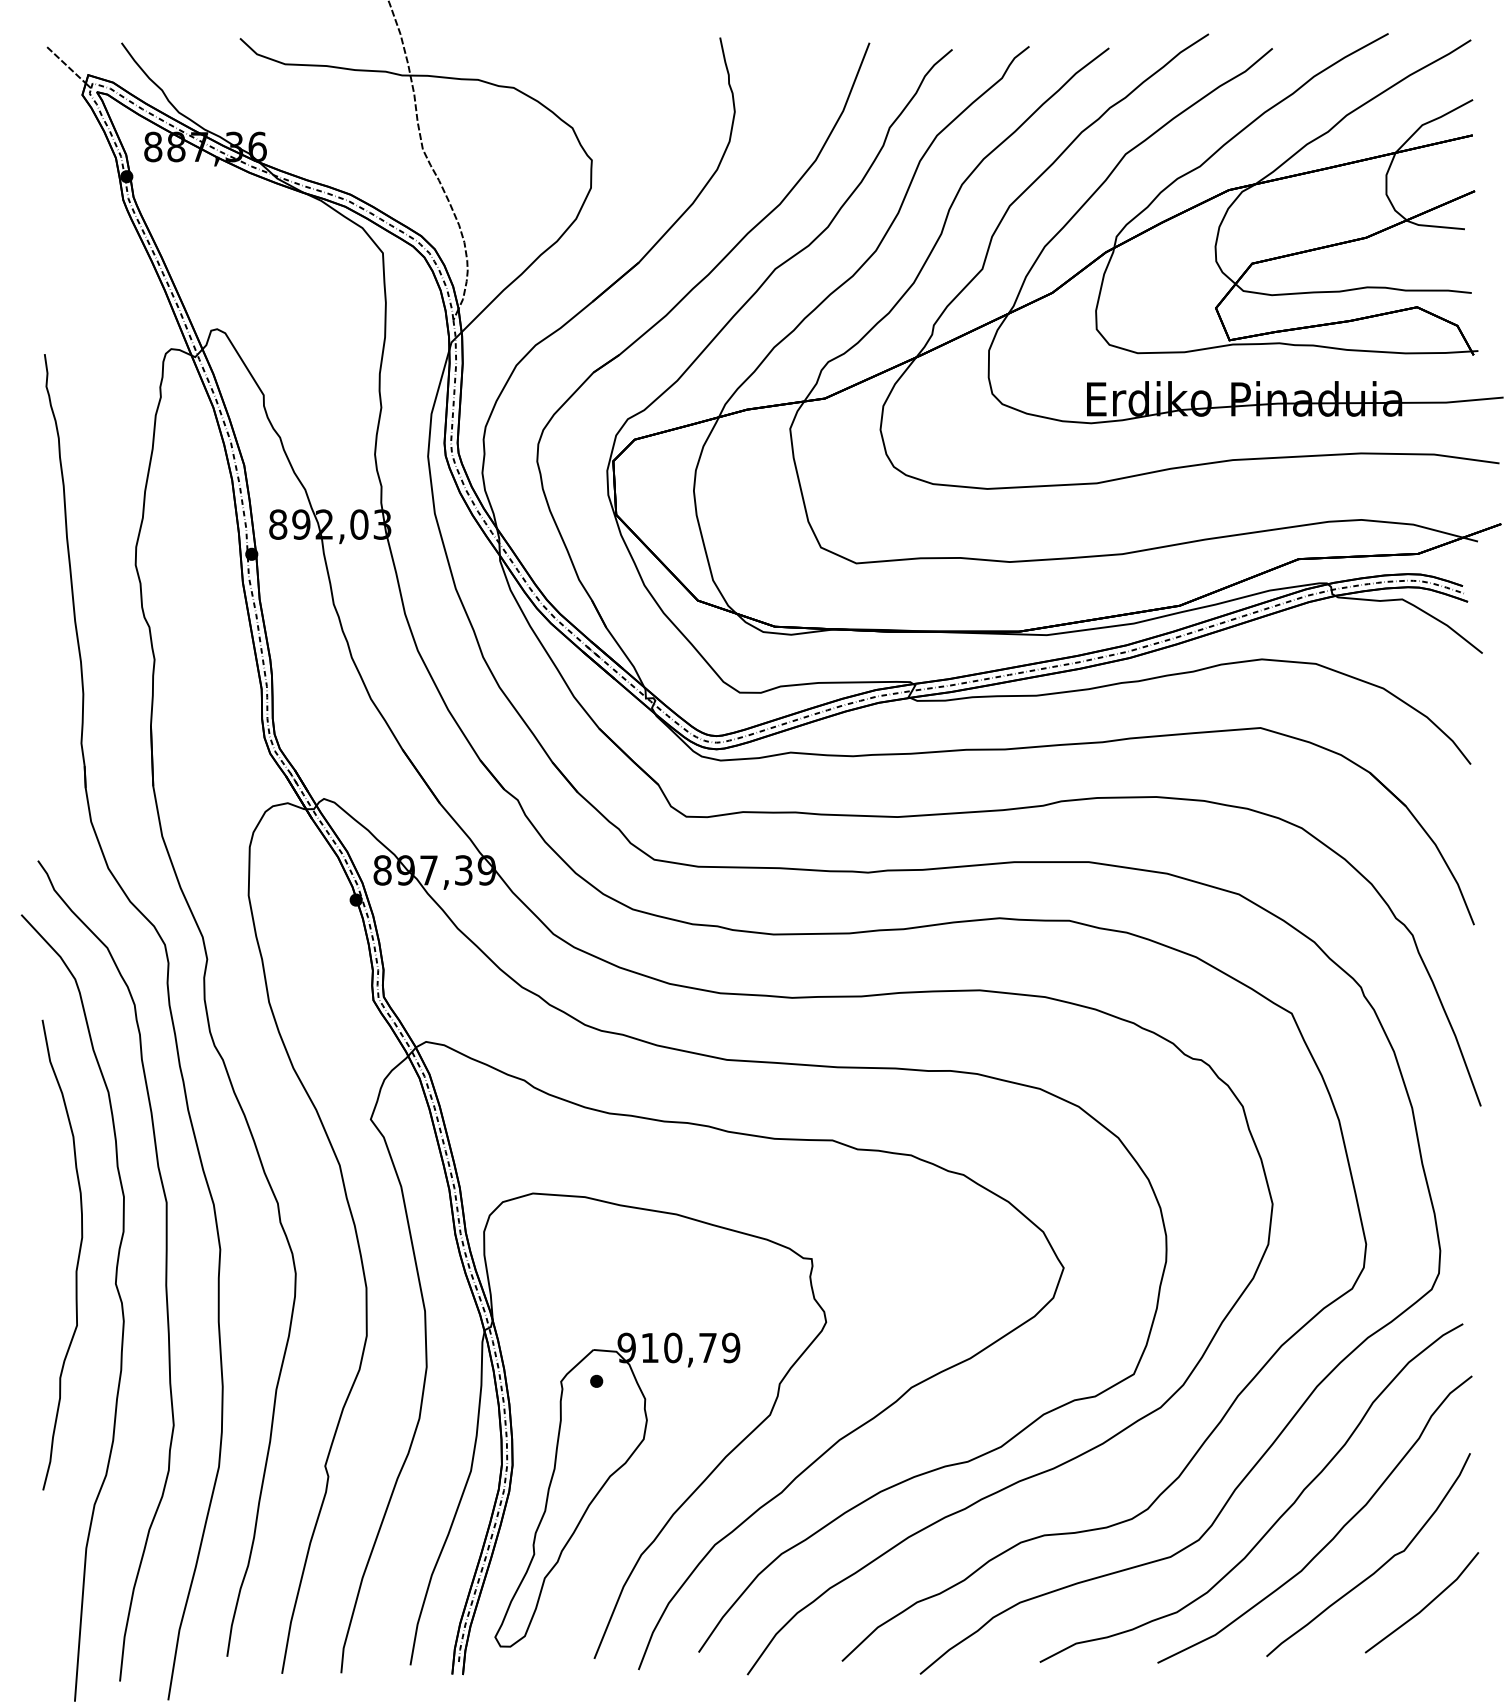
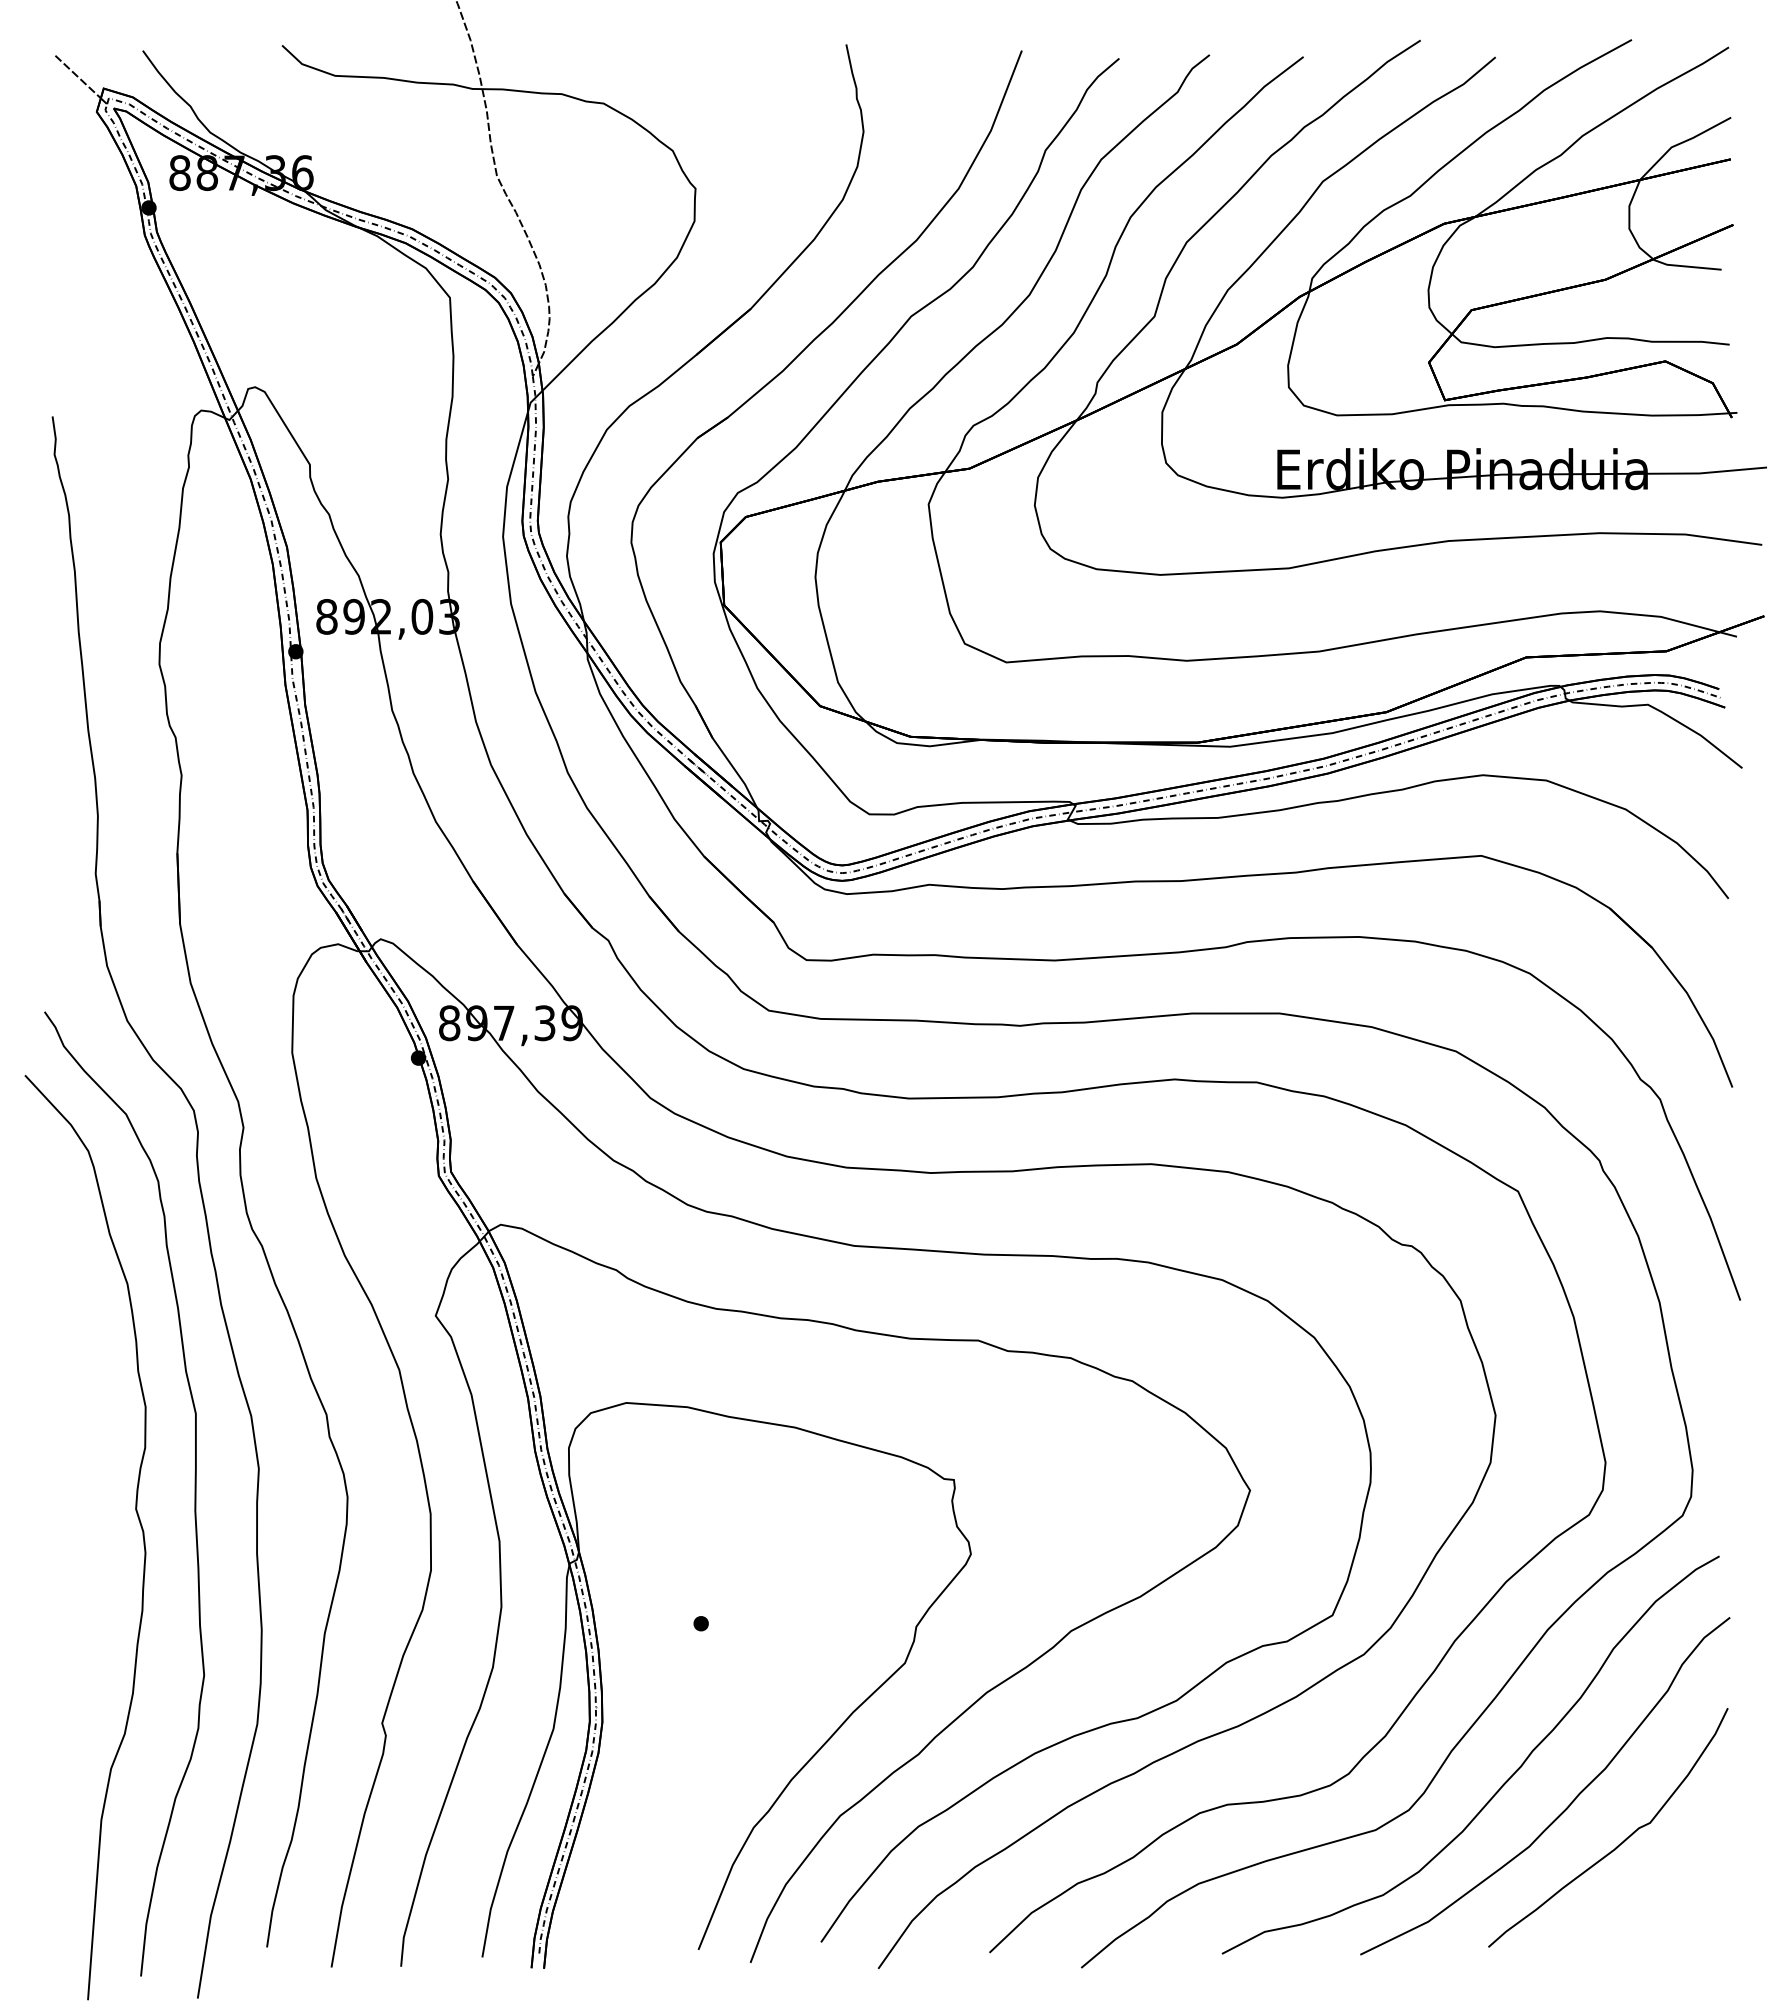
curve: (77, 1256) -> (91, 1477), removed
part: (607, 1482) -> (713, 1742), removed
line: (1425, 1605) -> (1675, 1887), removed

